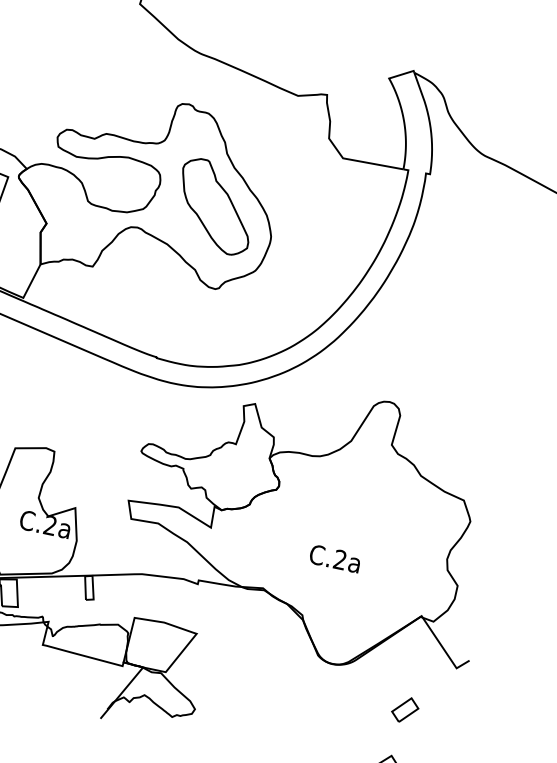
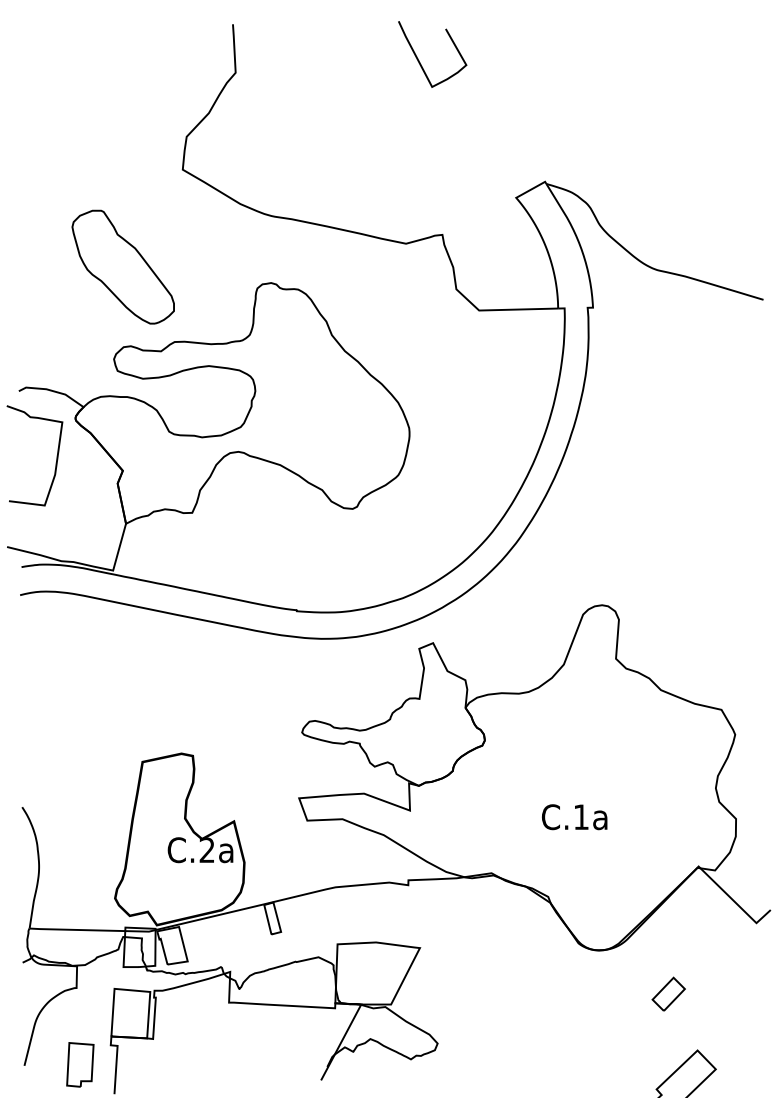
part: (215, 206) -> (122, 266), moved
text: (339, 559) -> (580, 816), C.2a -> C.1a
part: (405, 709) -> (668, 993), moved

